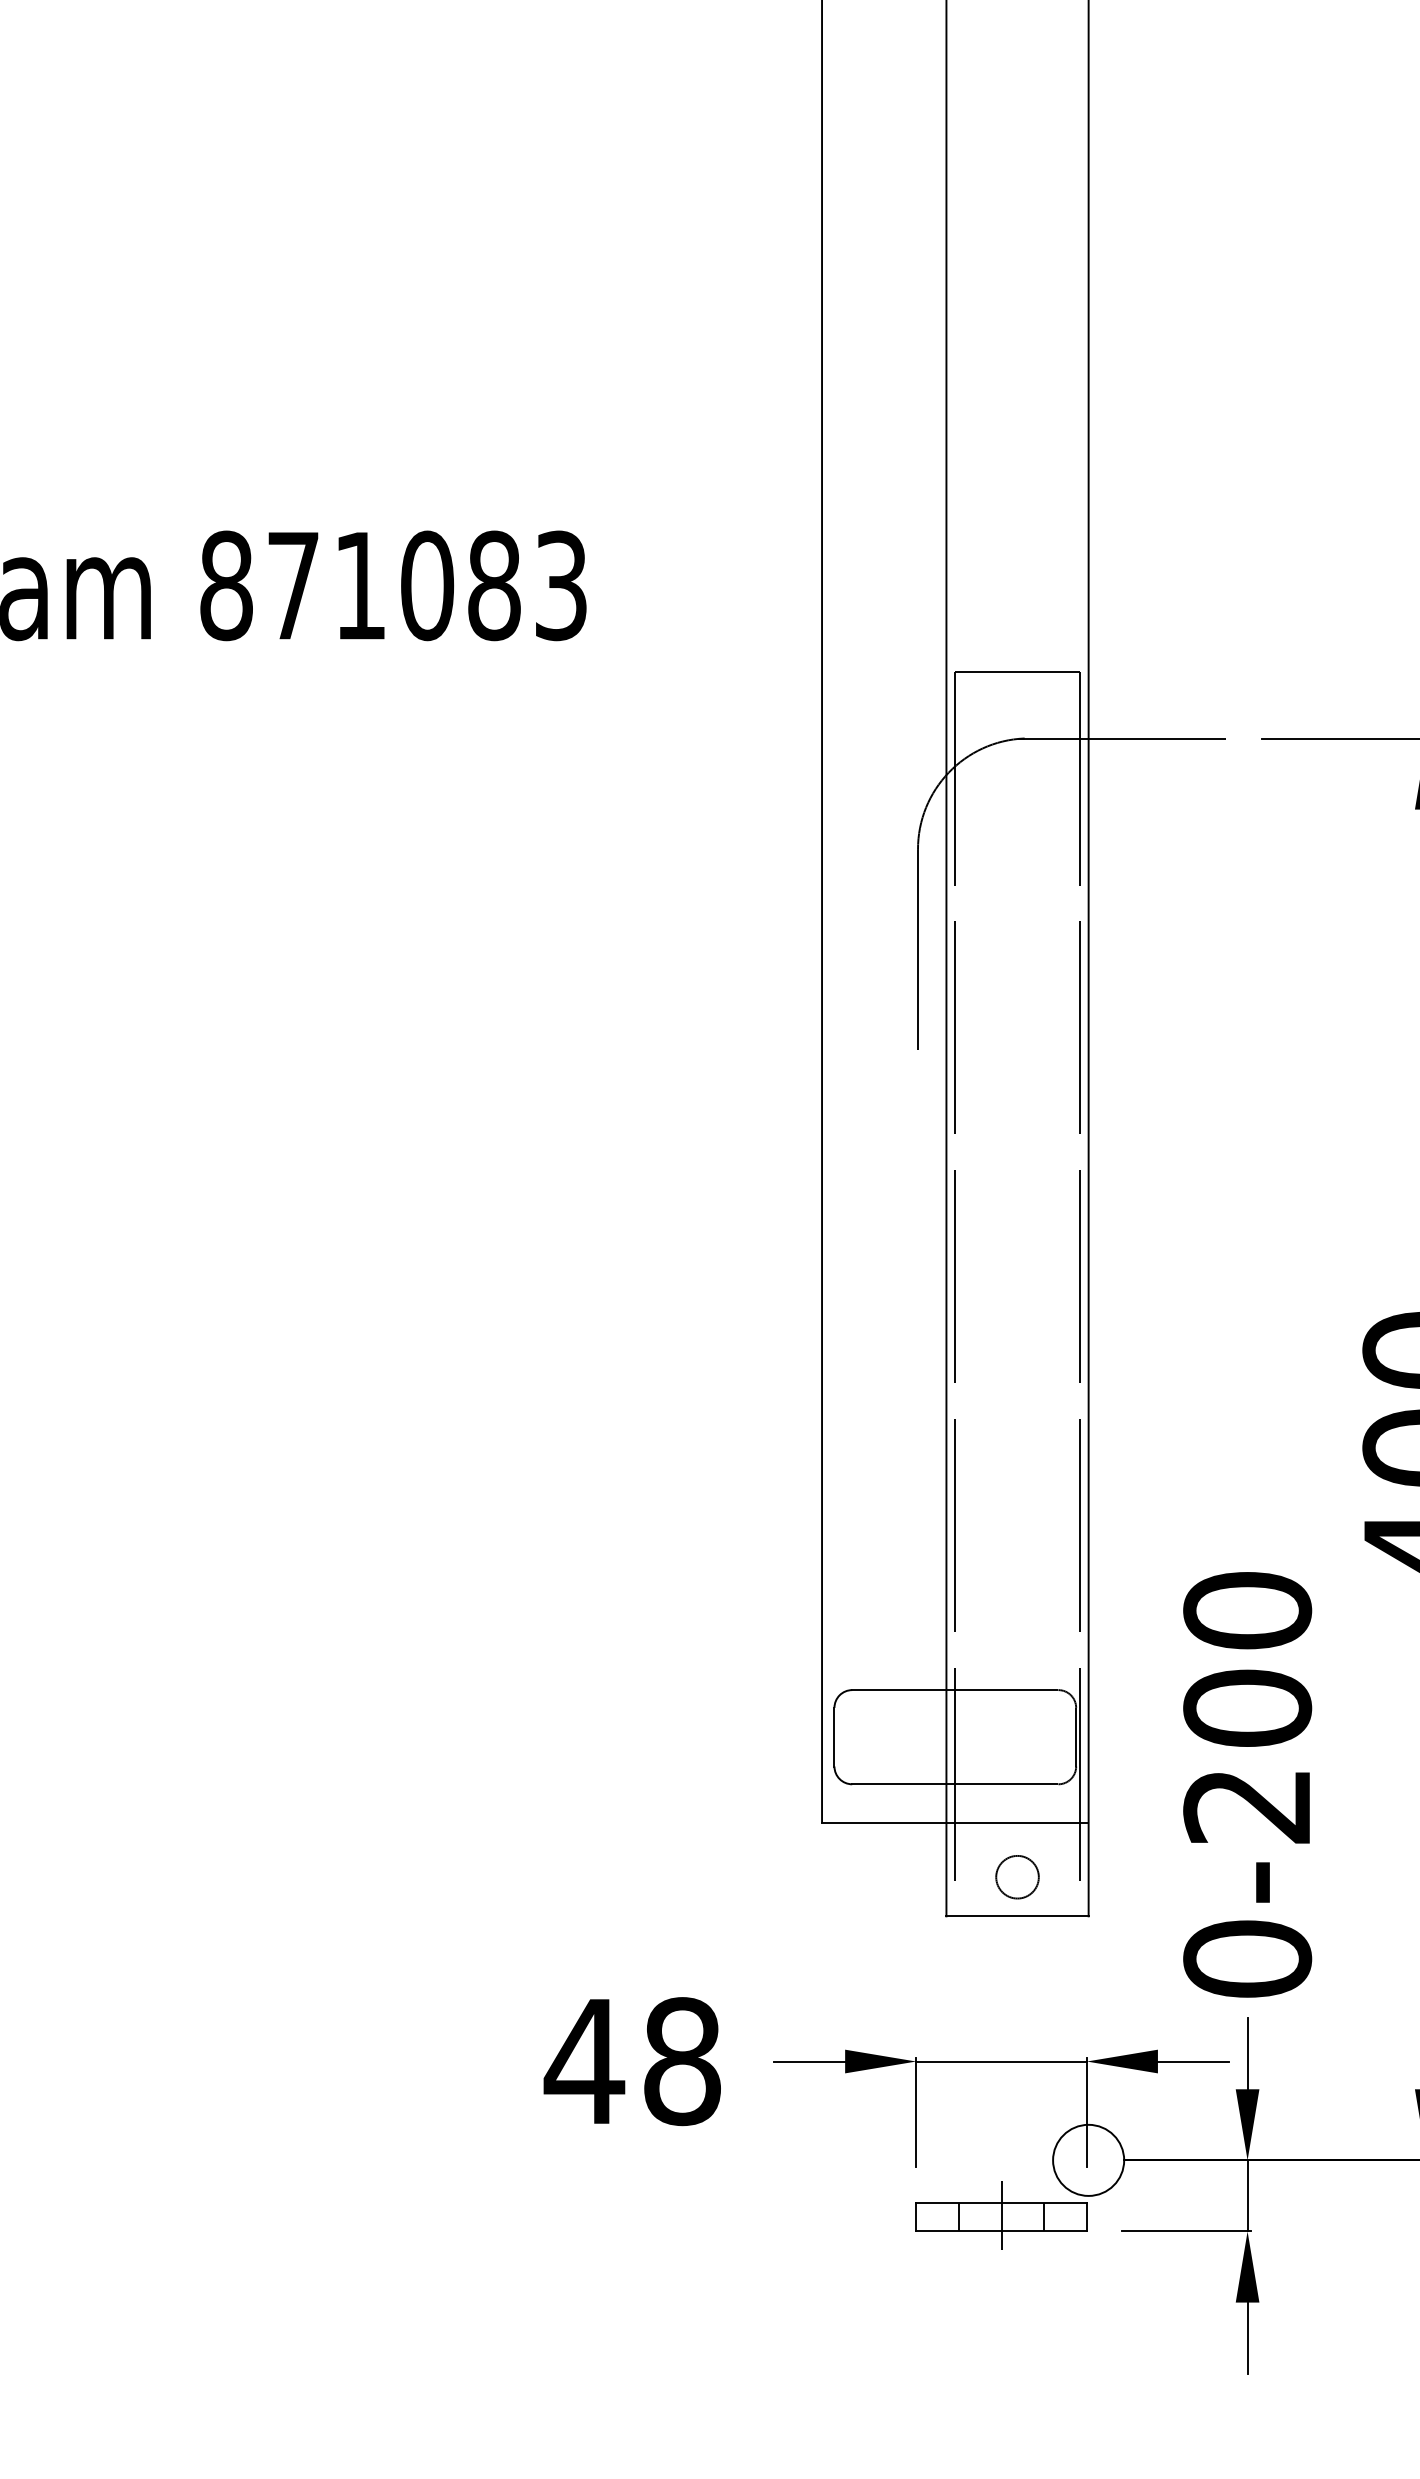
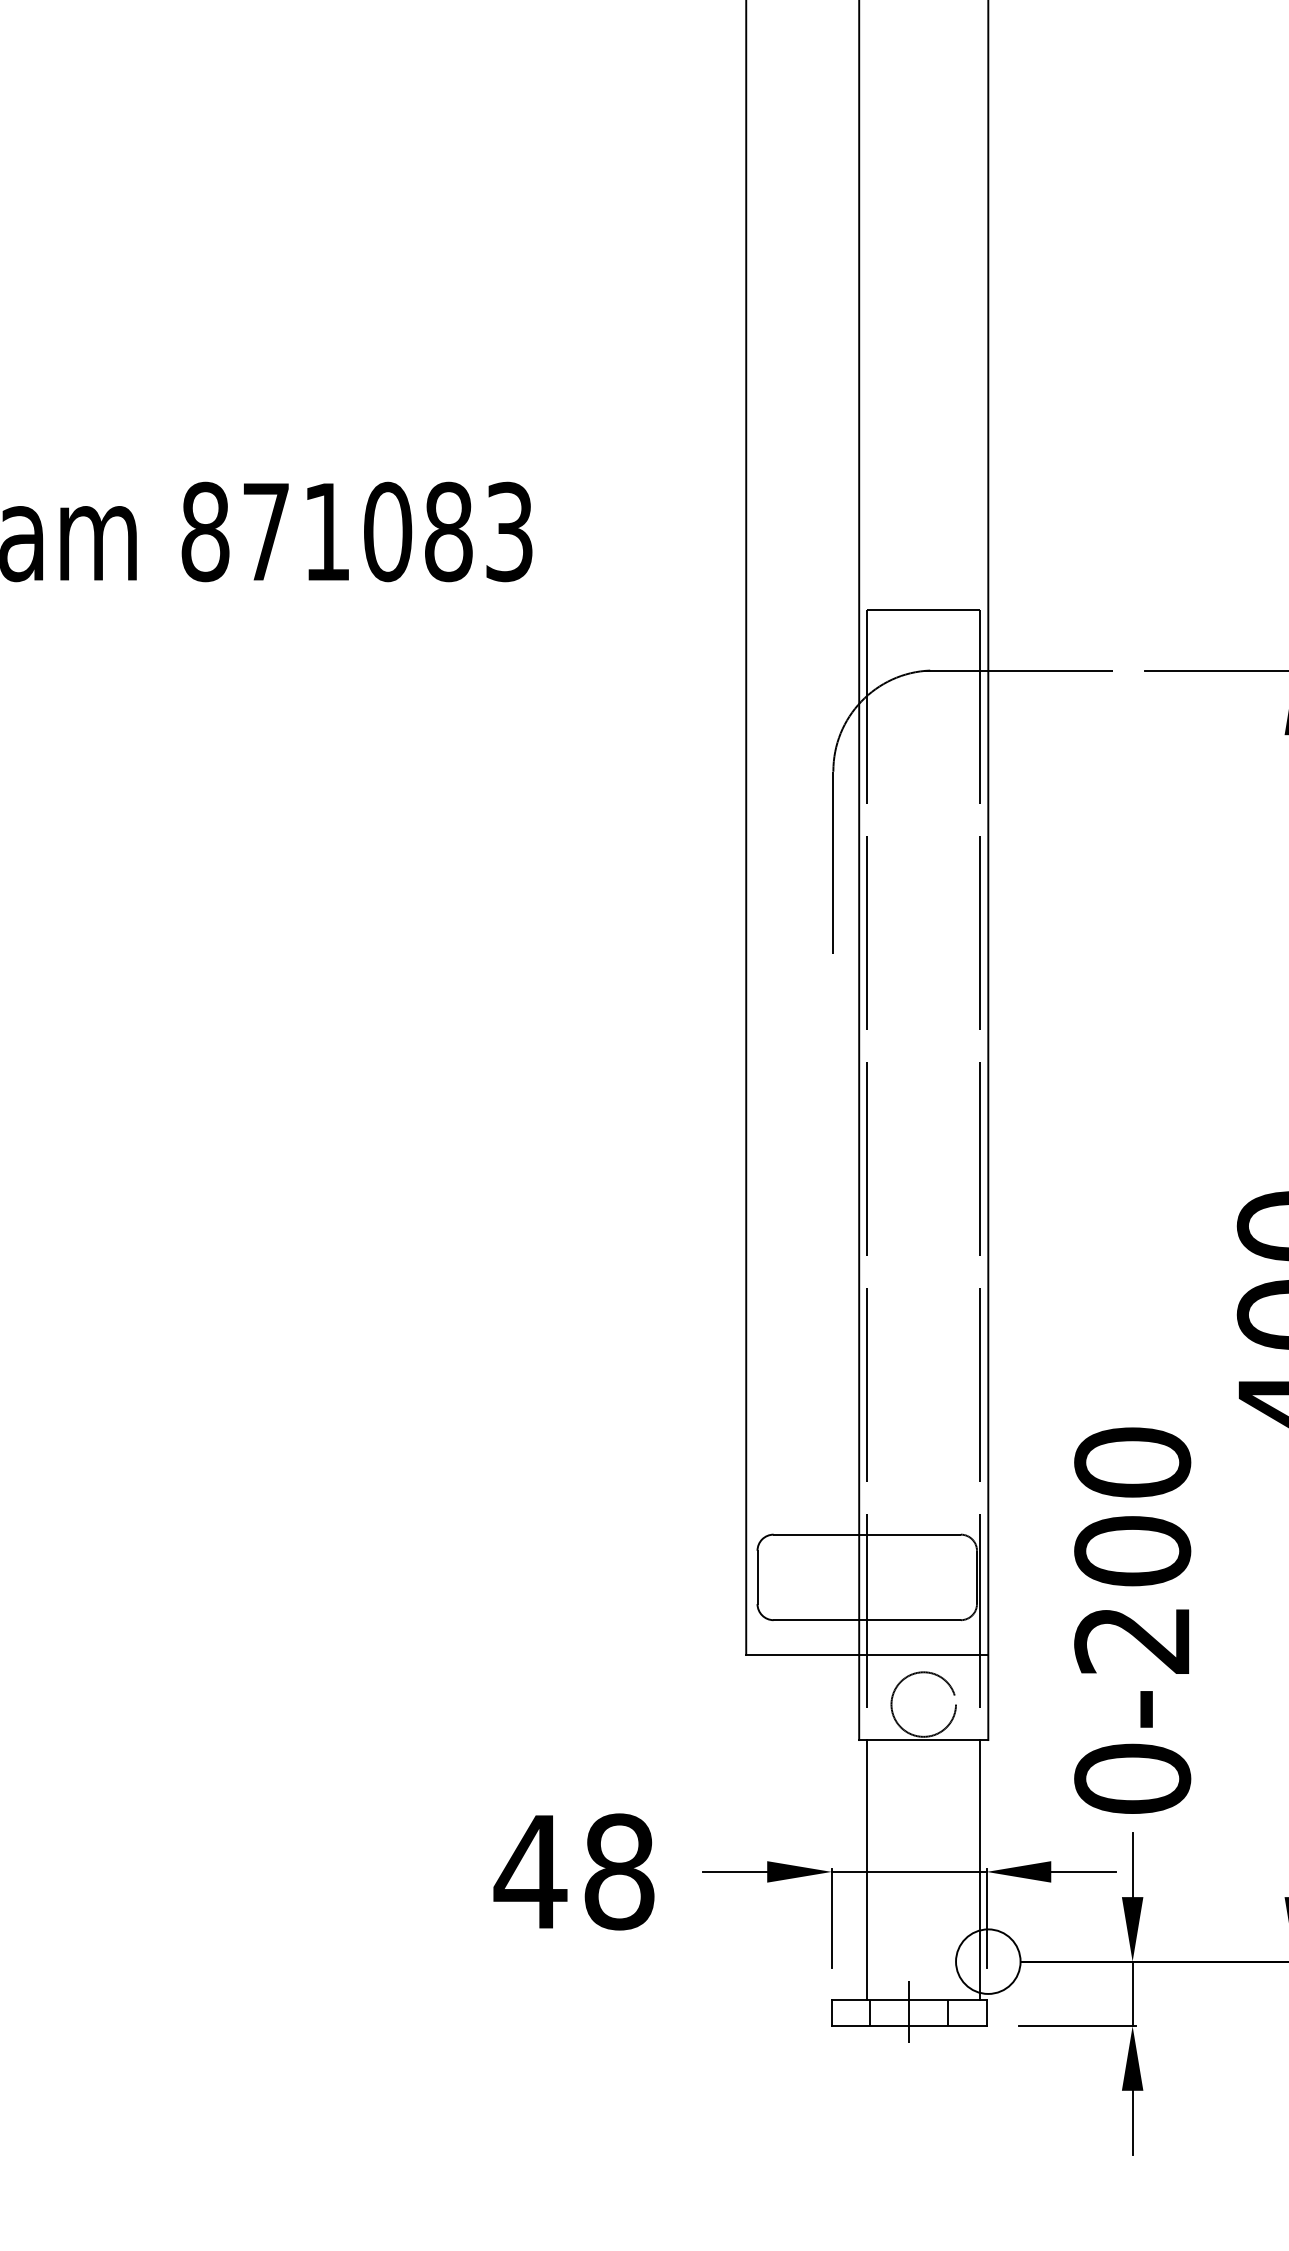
circle: (1017, 1877) -> (923, 1704), size x1.67
line: (955, 2059) -> (867, 1870), added
line: (1080, 2059) -> (980, 1870), added

